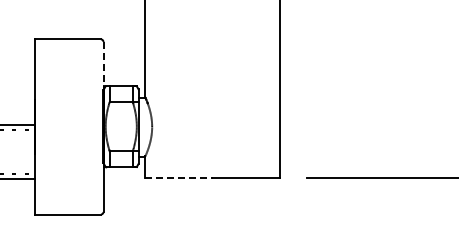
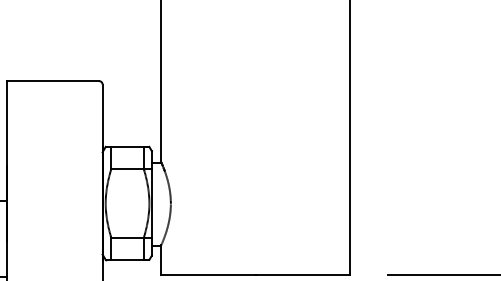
line: (103, 64) -> (102, 116), dashed -> solid
line: (179, 178) -> (209, 276), dashed -> solid

